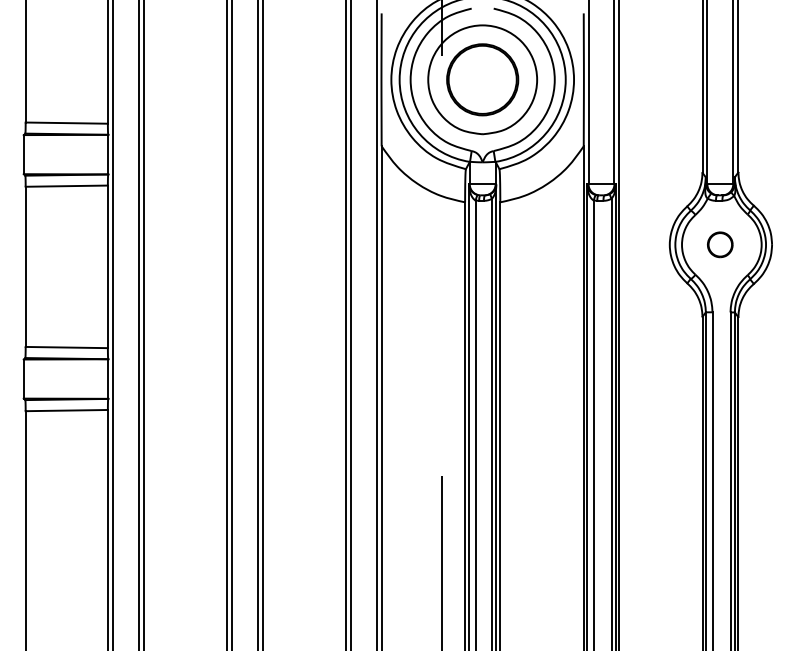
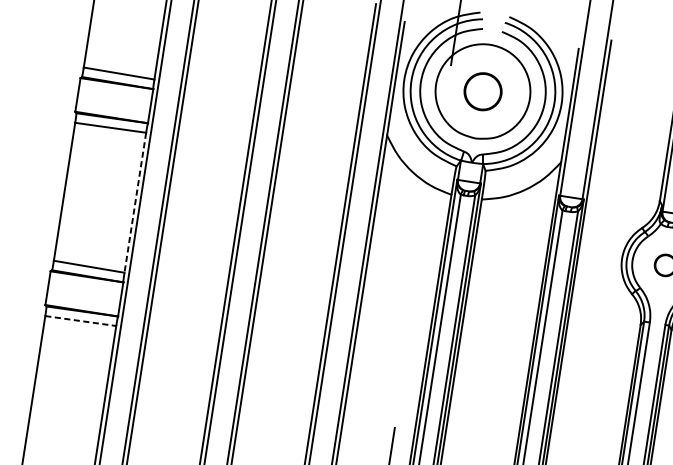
part: (482, 79) -> (482, 91), size x0.6
line: (107, 267) -> (134, 203), solid -> dashed
line: (67, 410) -> (81, 321), solid -> dashed

